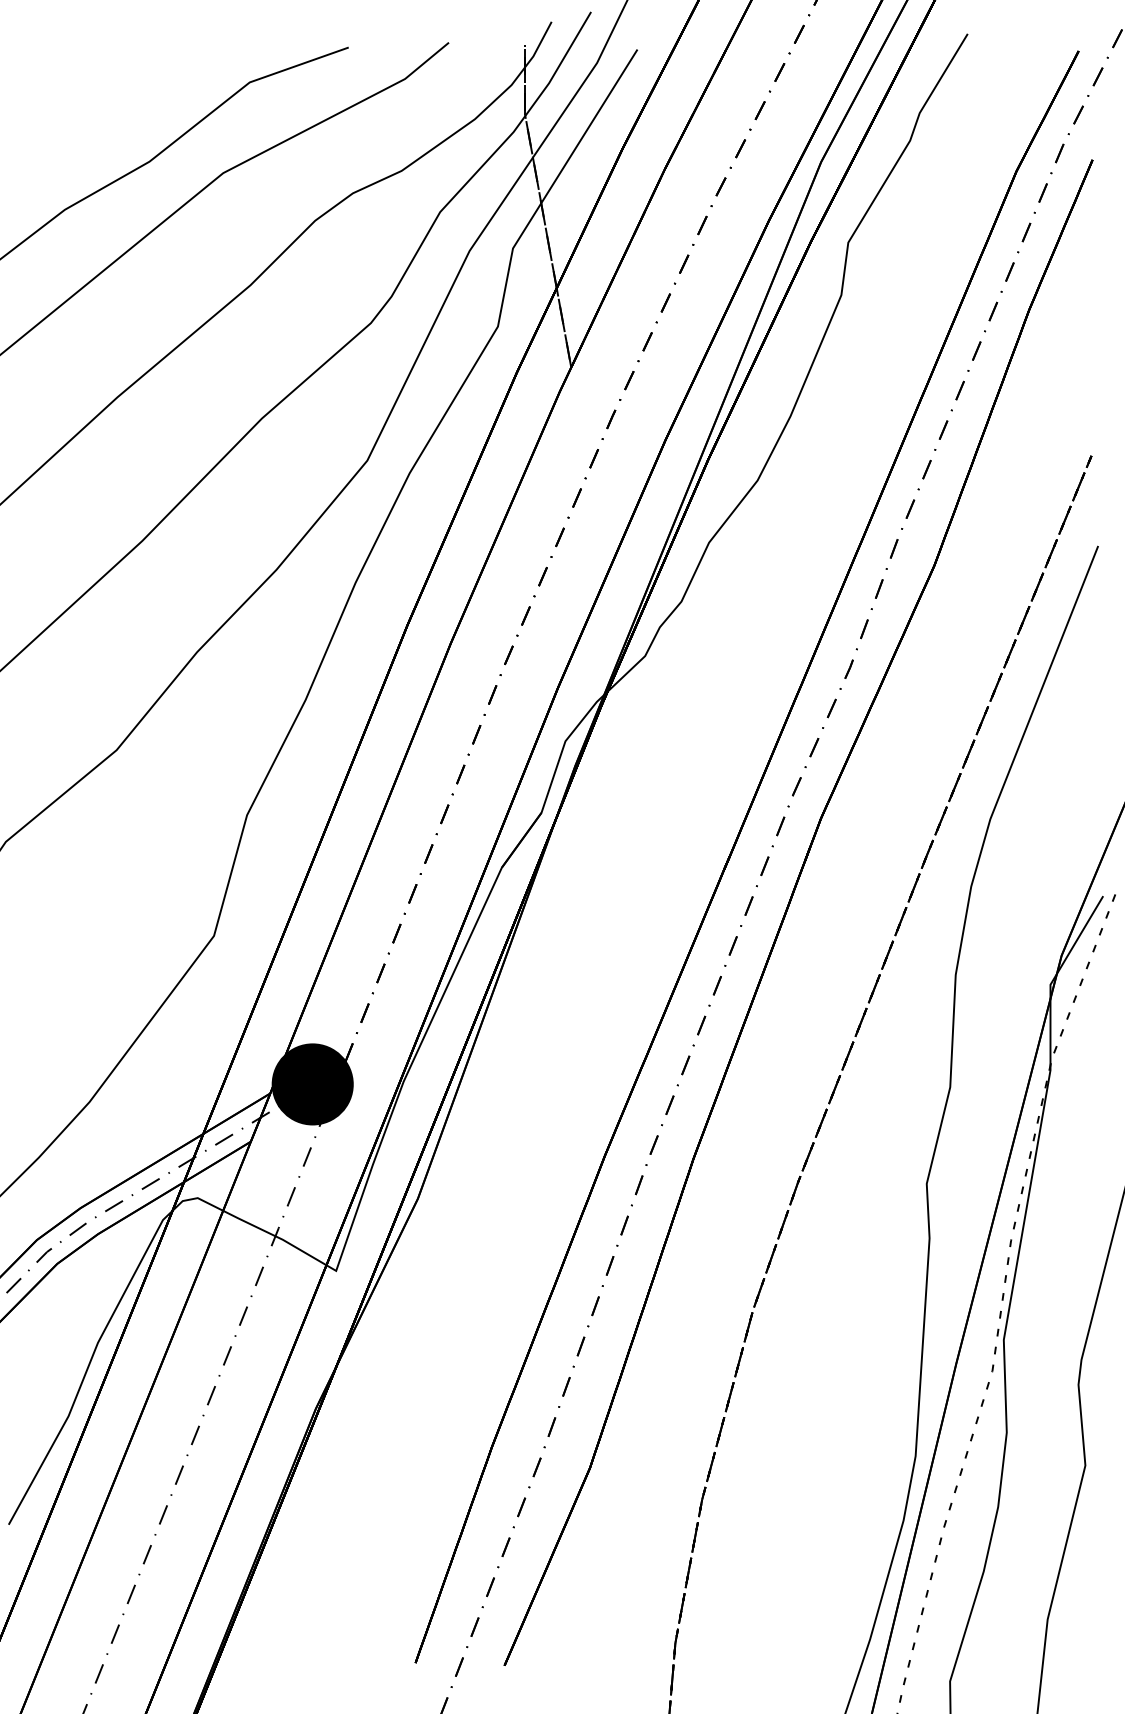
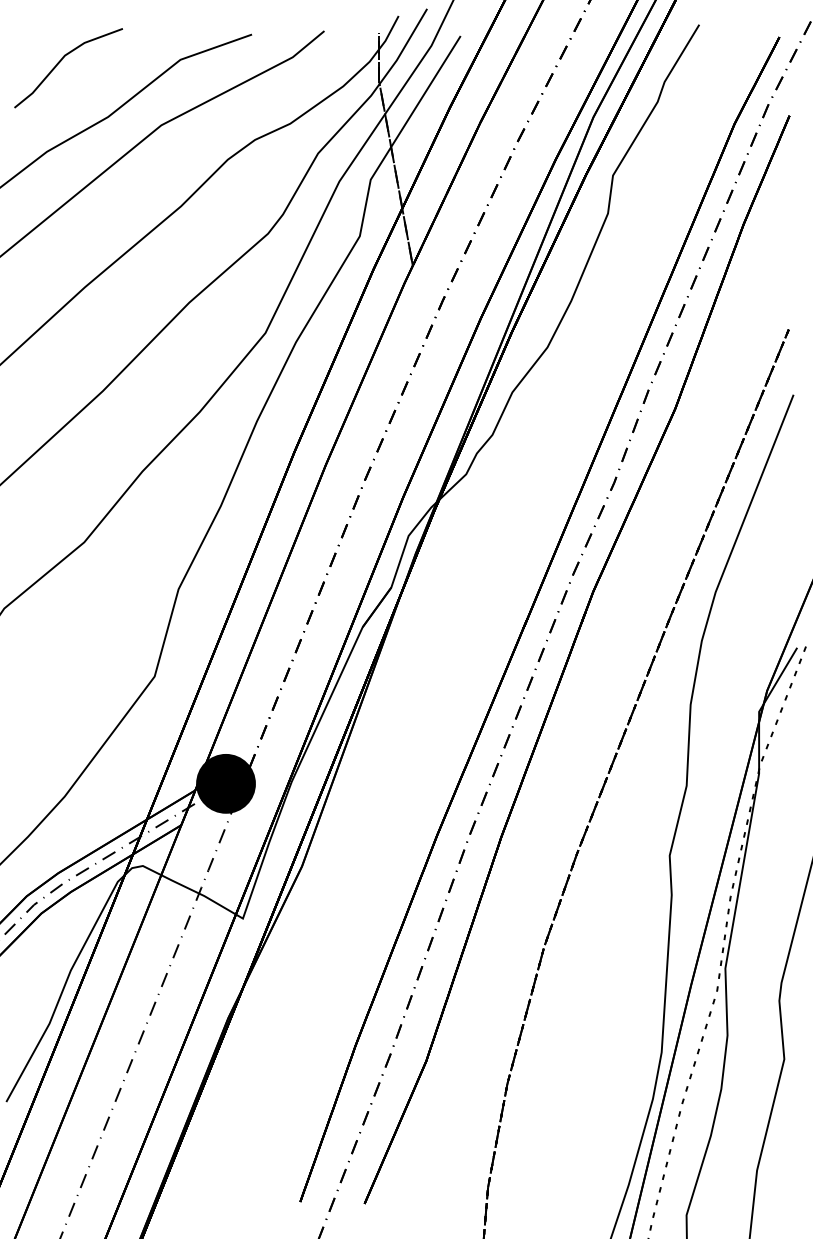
line: (85, 83) -> (61, 60), added

